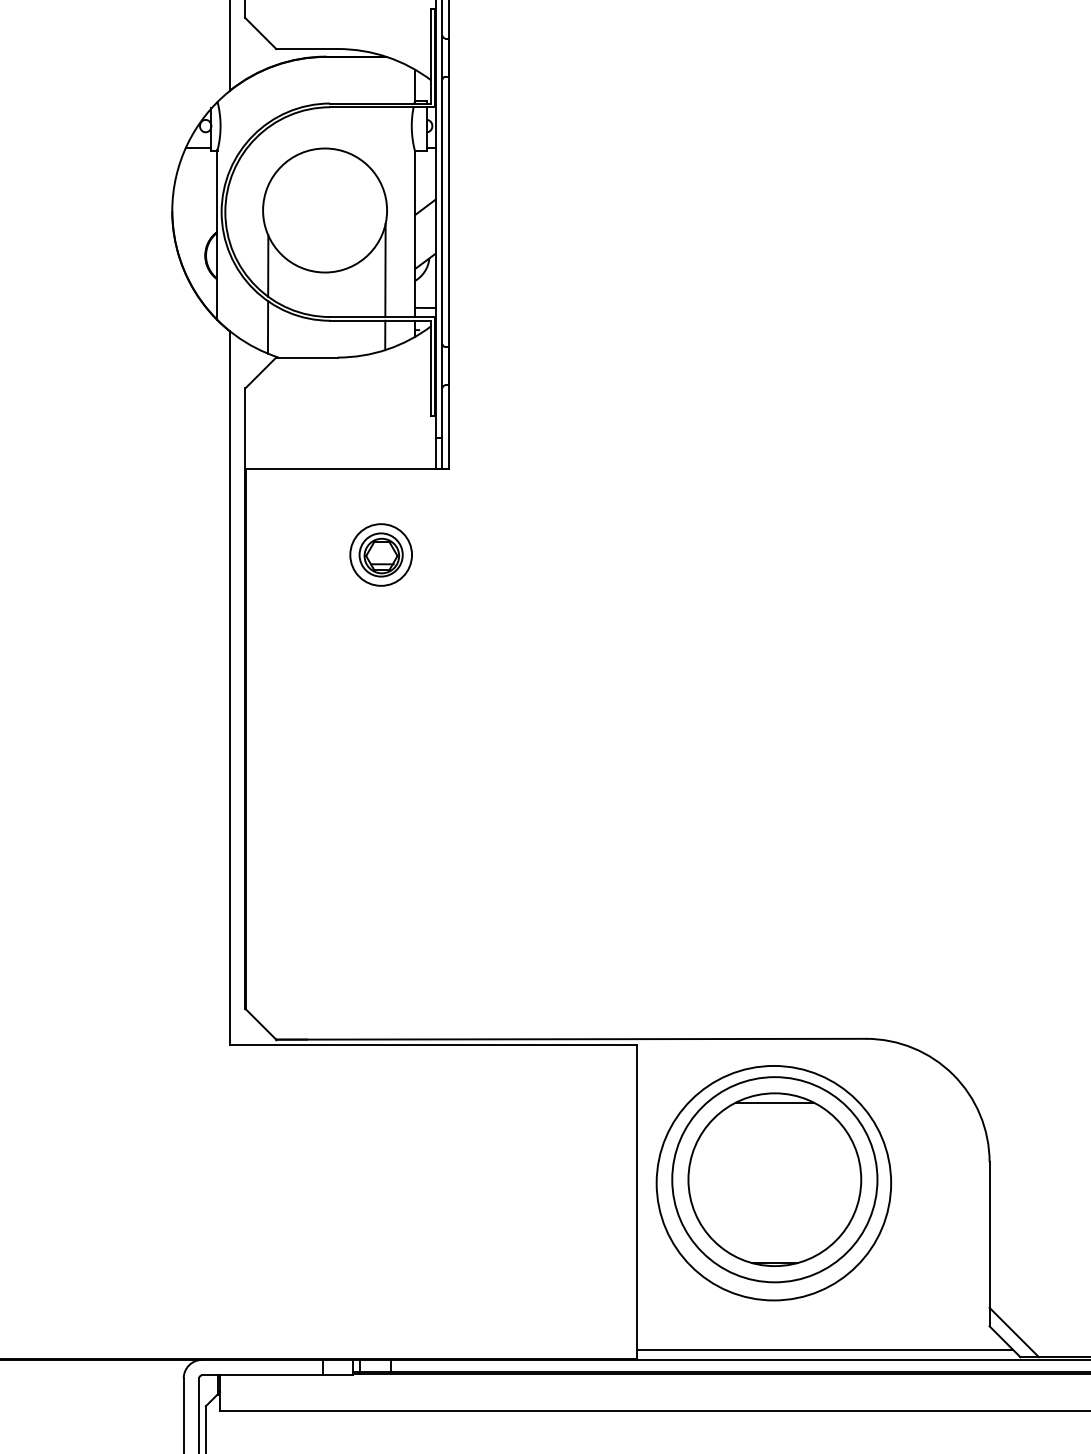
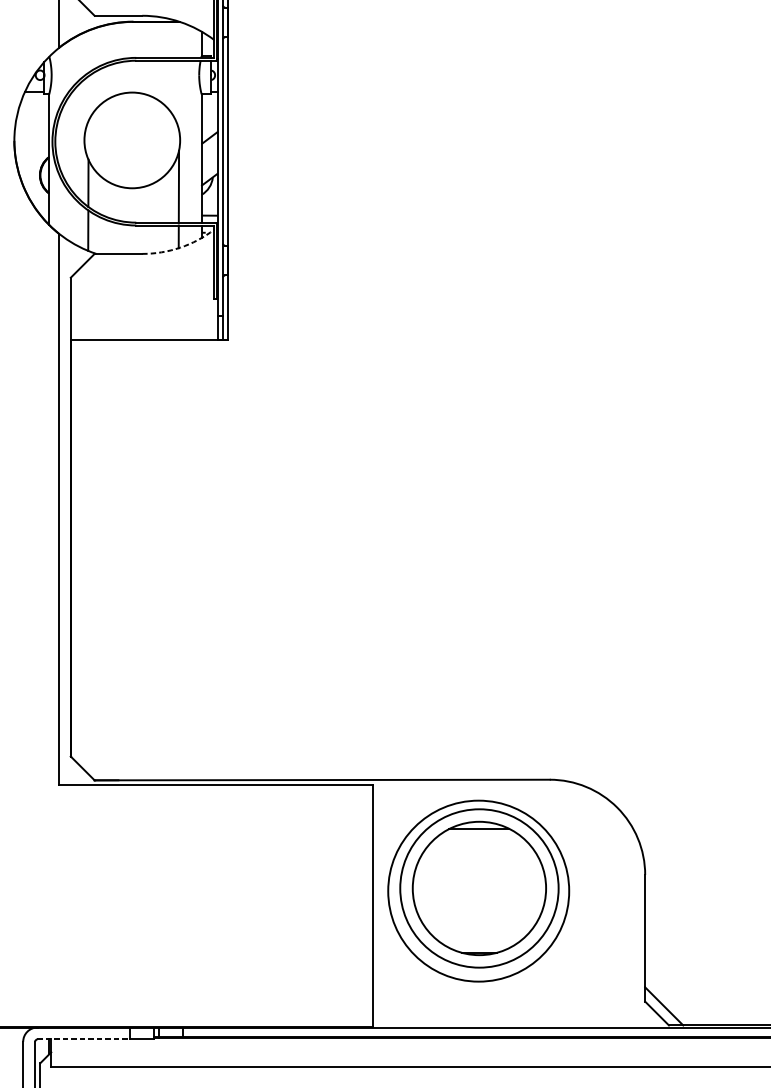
arc: (387, 349) -> (180, 247), solid -> dashed
part: (380, 554) -> (175, 405), removed
line: (824, 1349) -> (517, 1019), removed
line: (262, 1375) -> (84, 1039), solid -> dashed

